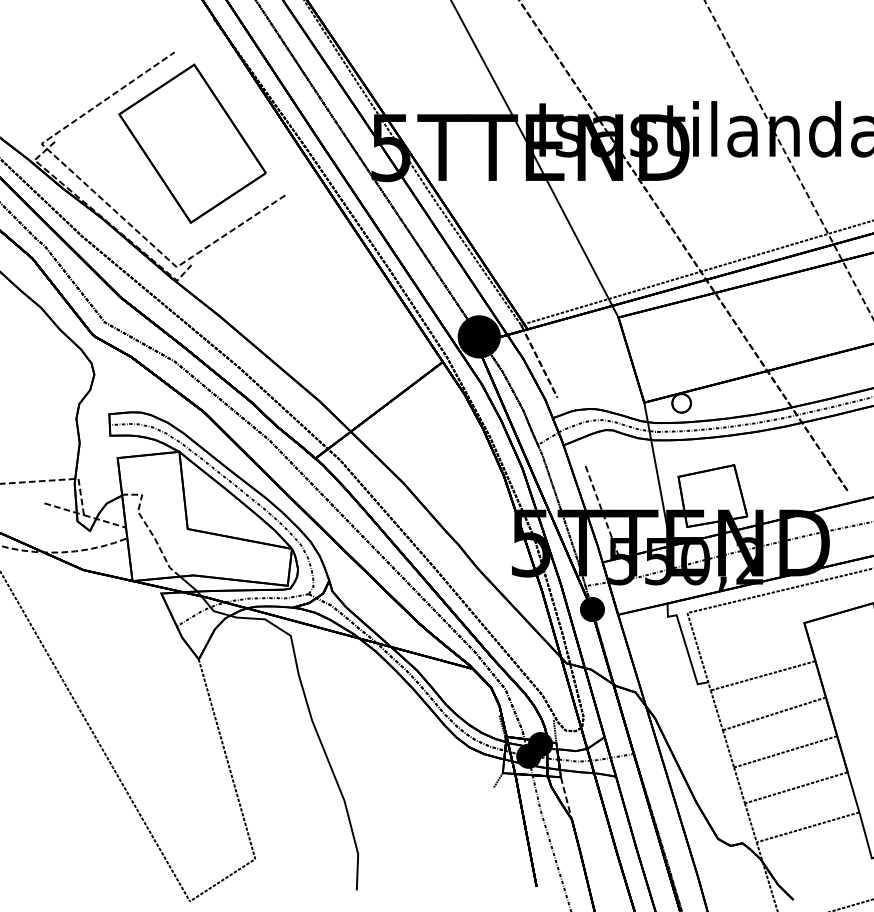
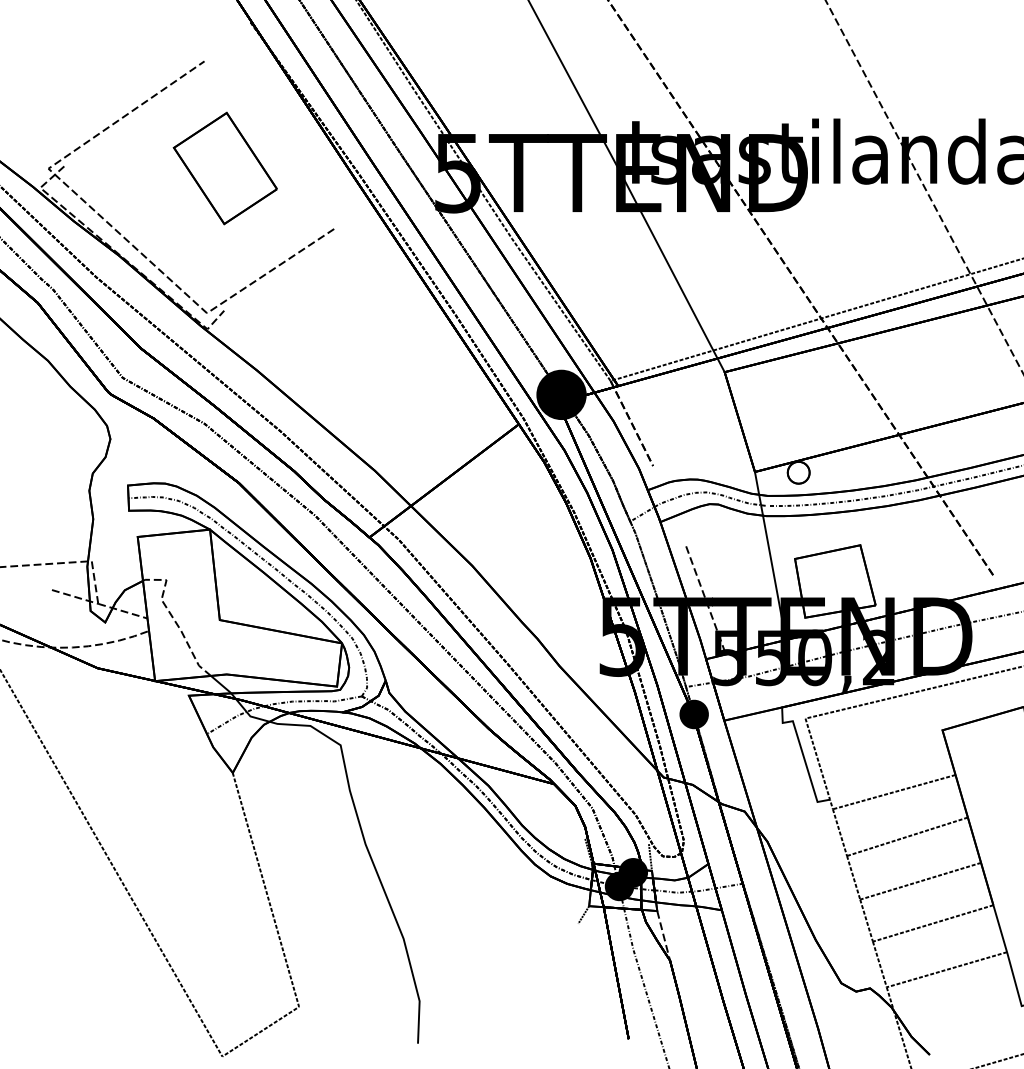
part: (192, 143) -> (225, 168), size x0.6

